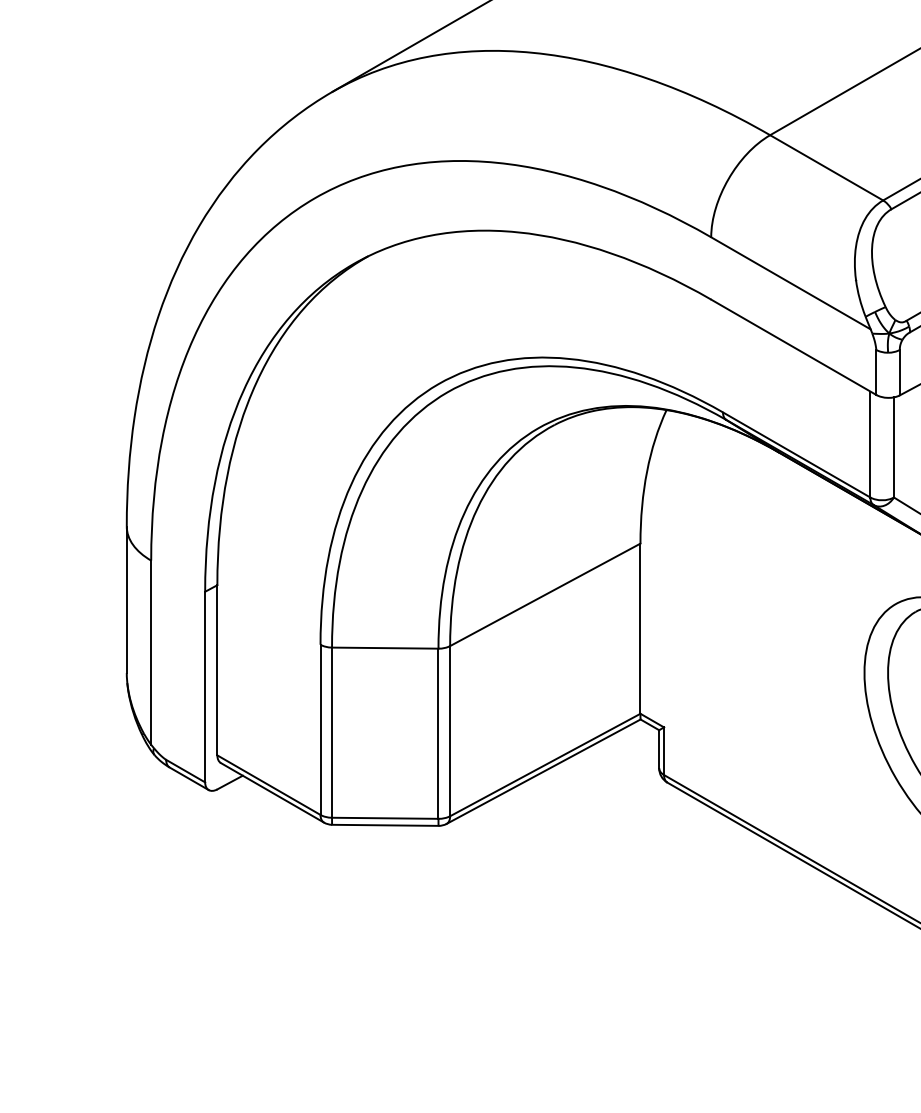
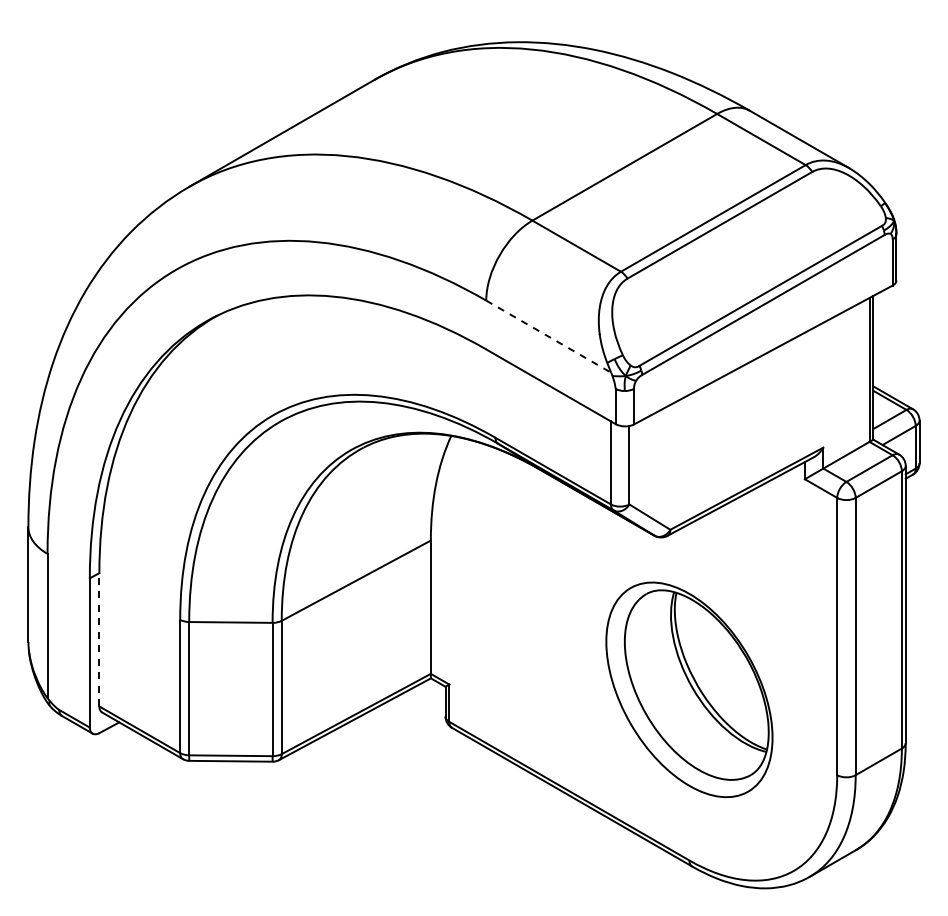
line: (791, 283) -> (549, 336), solid -> dashed
line: (217, 669) -> (99, 639), solid -> dashed

